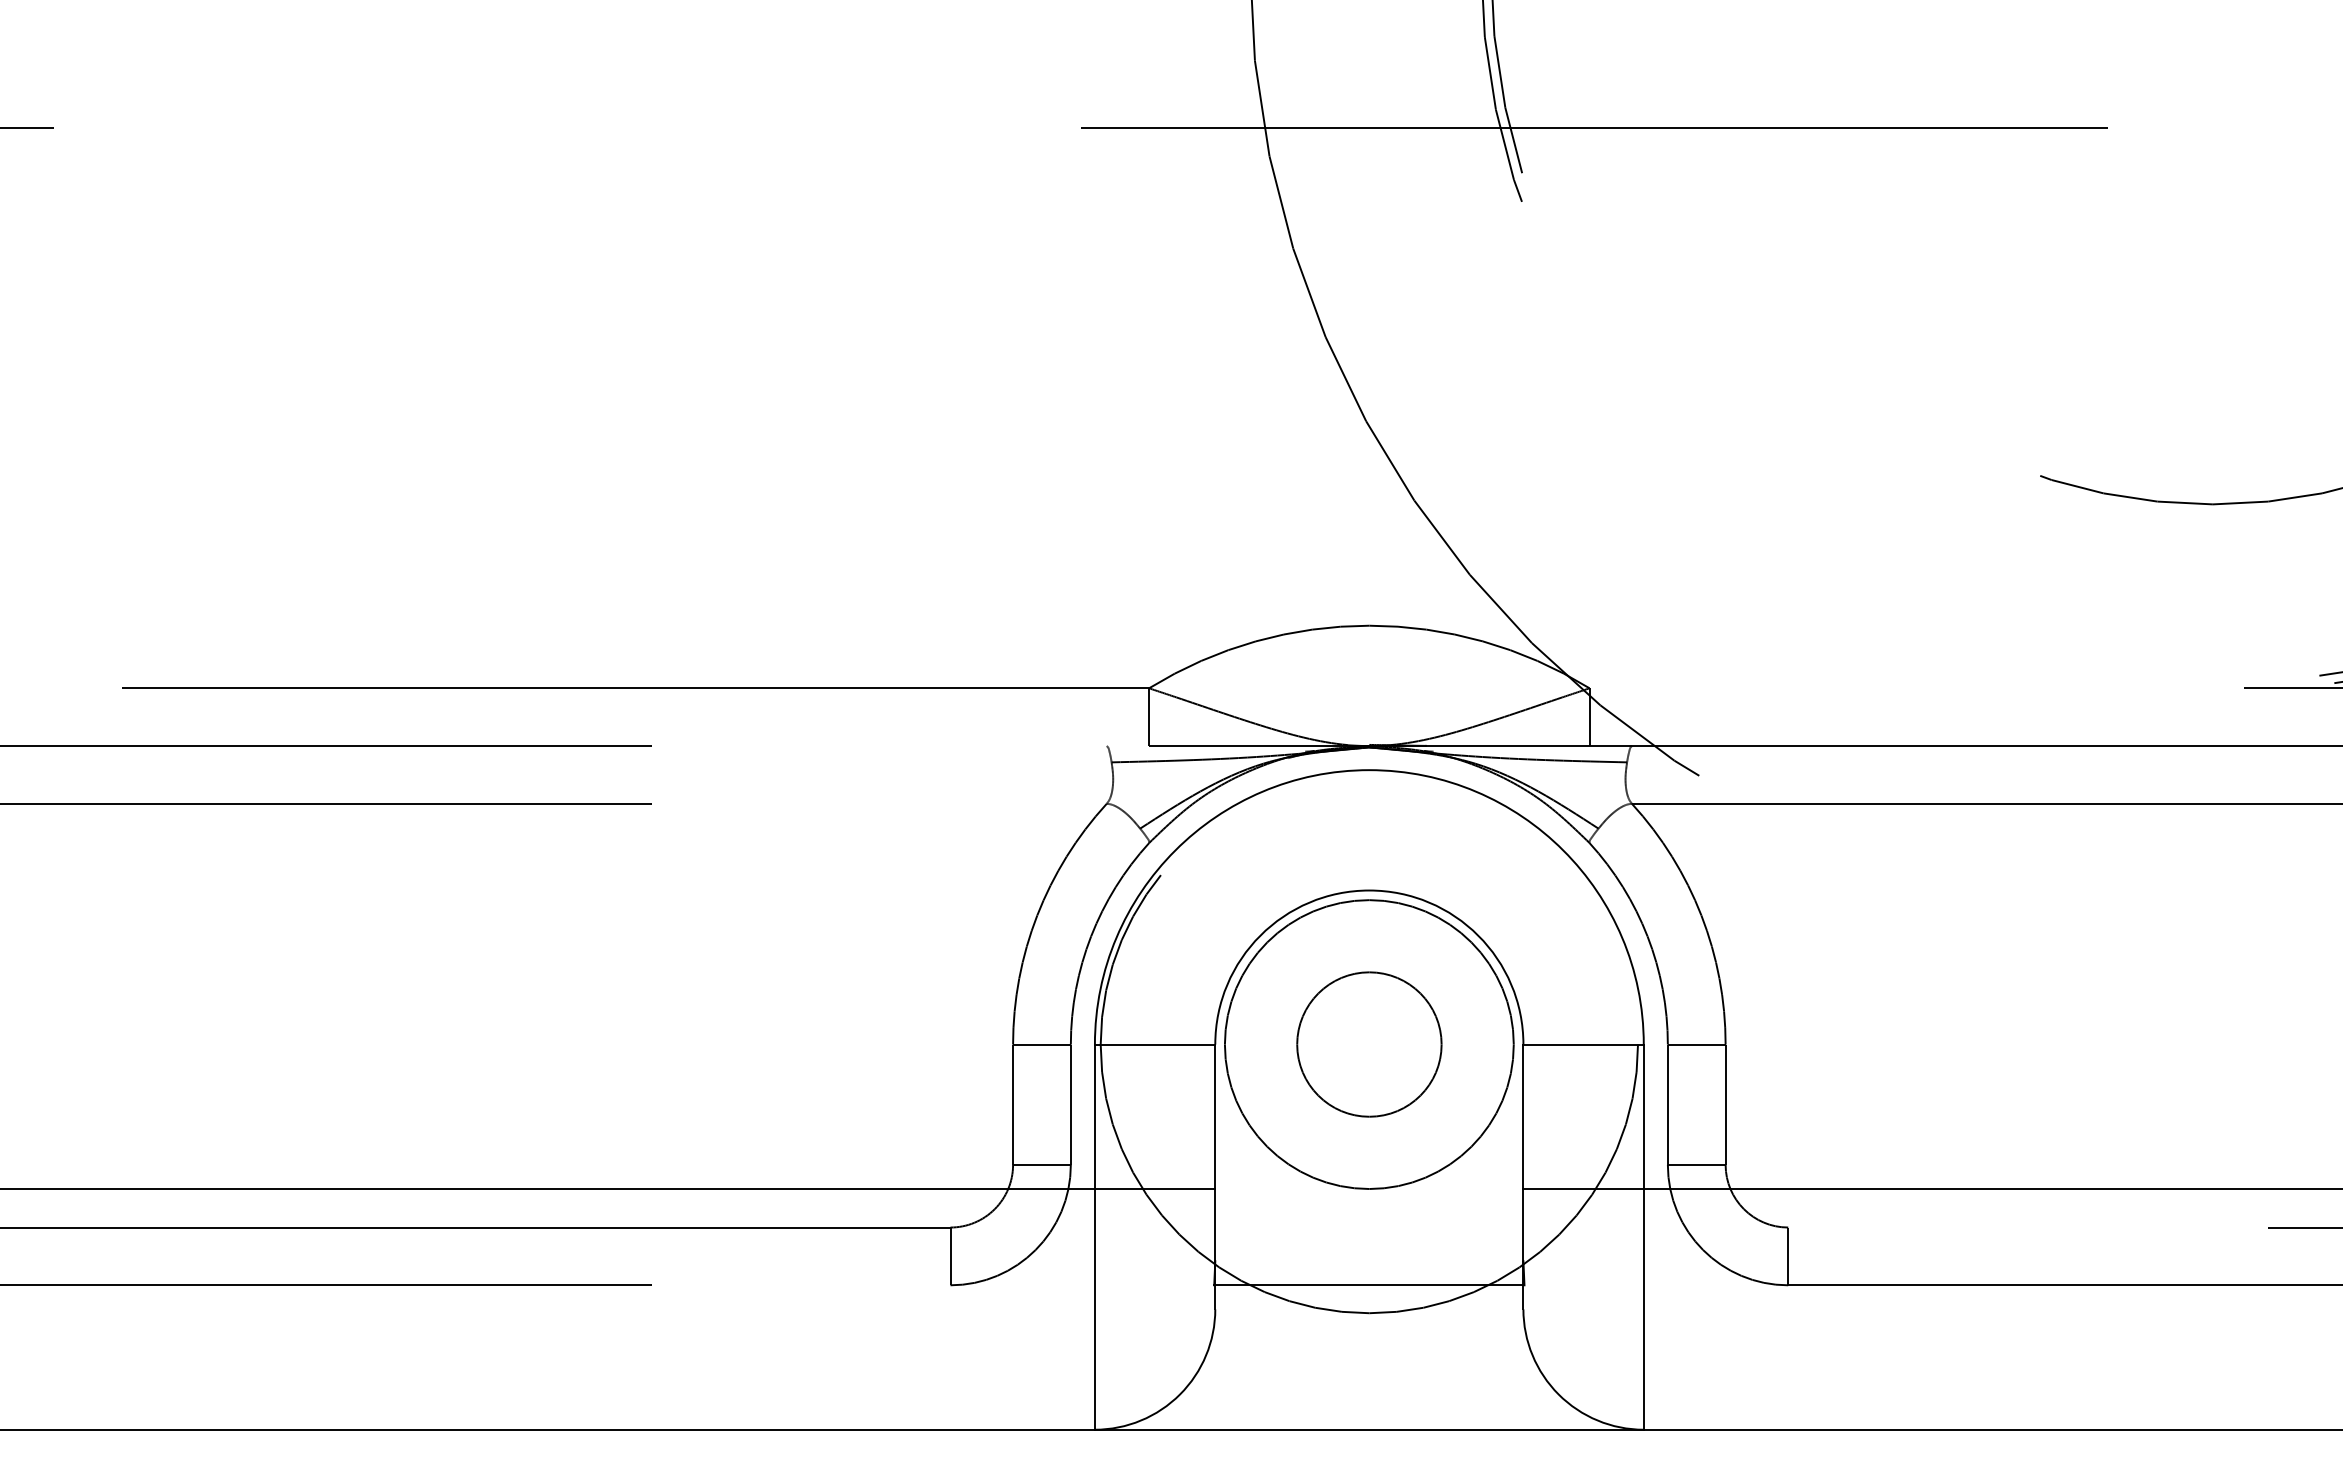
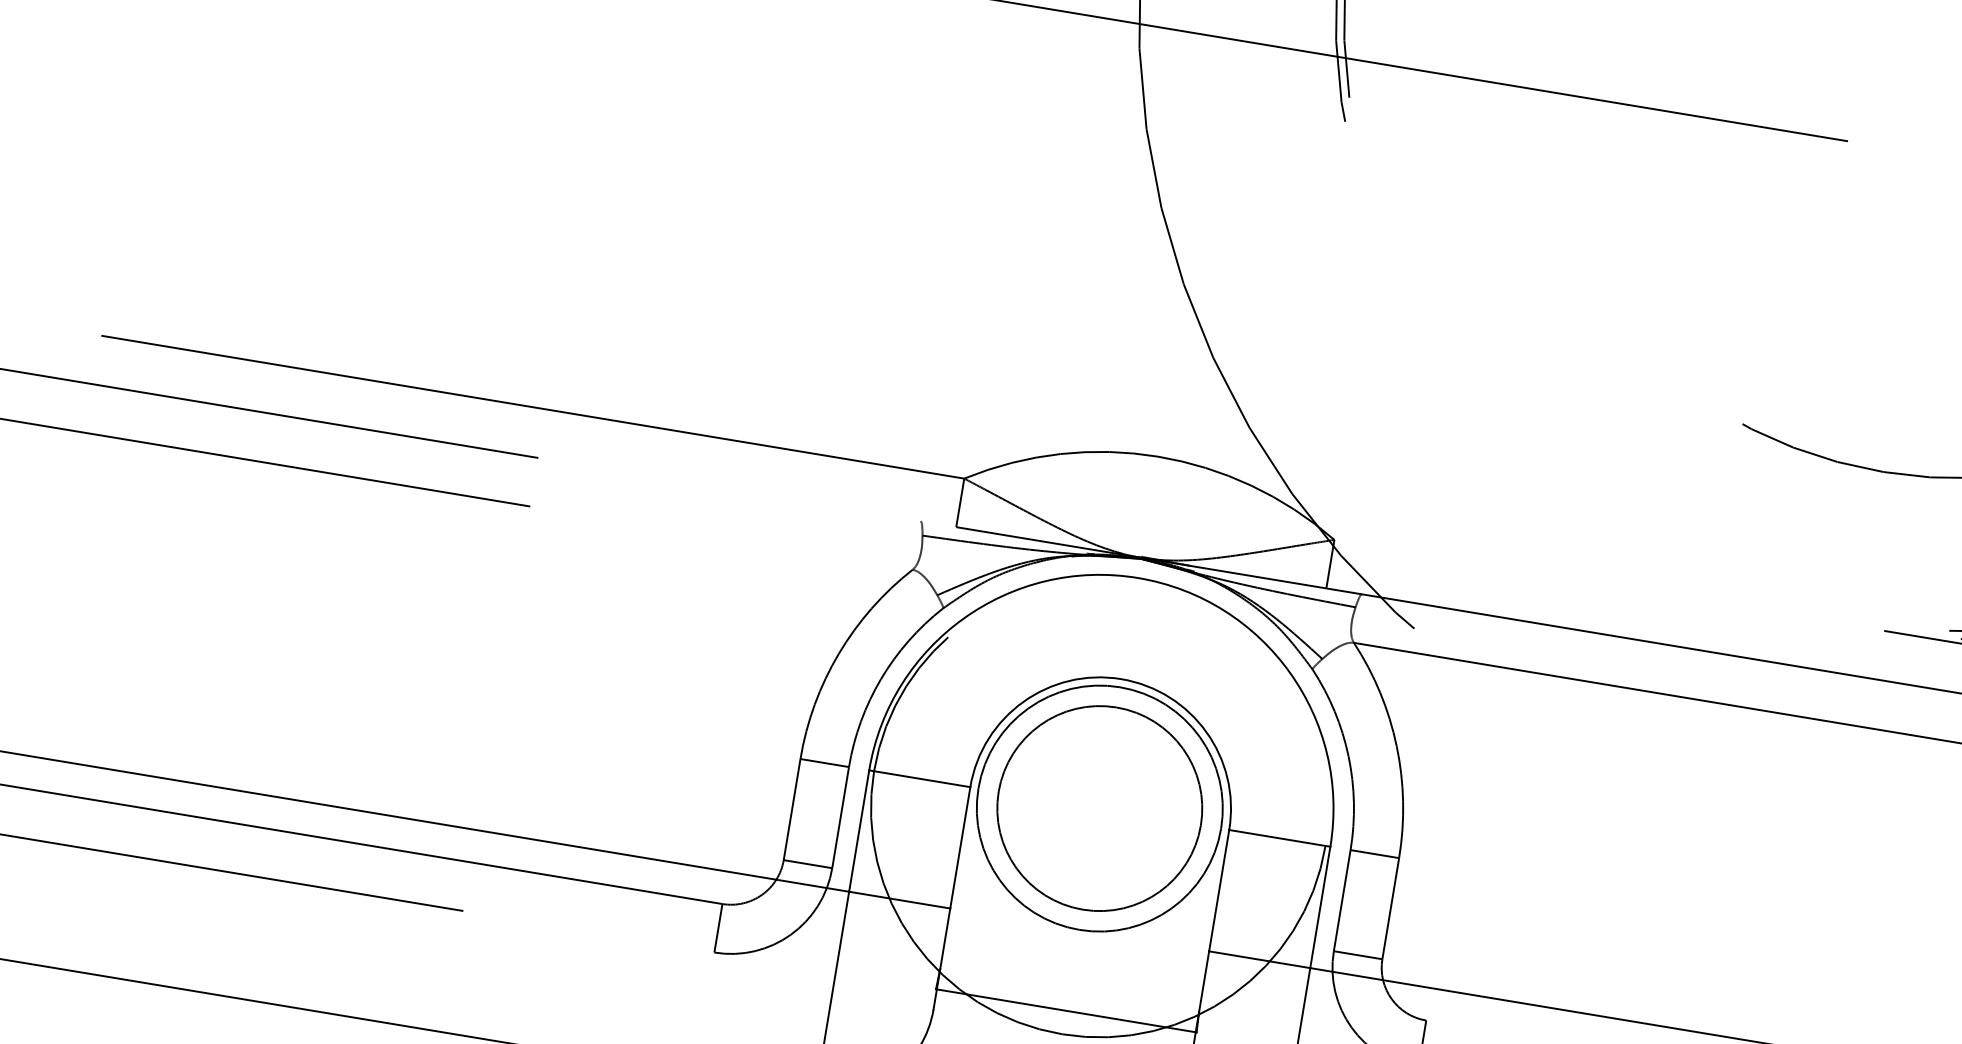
circle: (1369, 1044) -> (1099, 808), size x1.67

